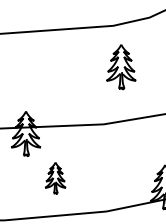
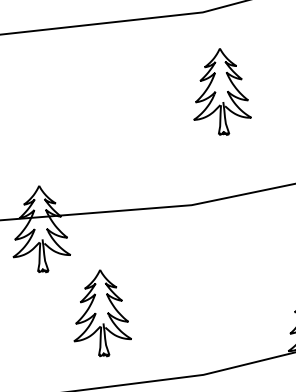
part: (55, 178) -> (101, 314), size x1.43

